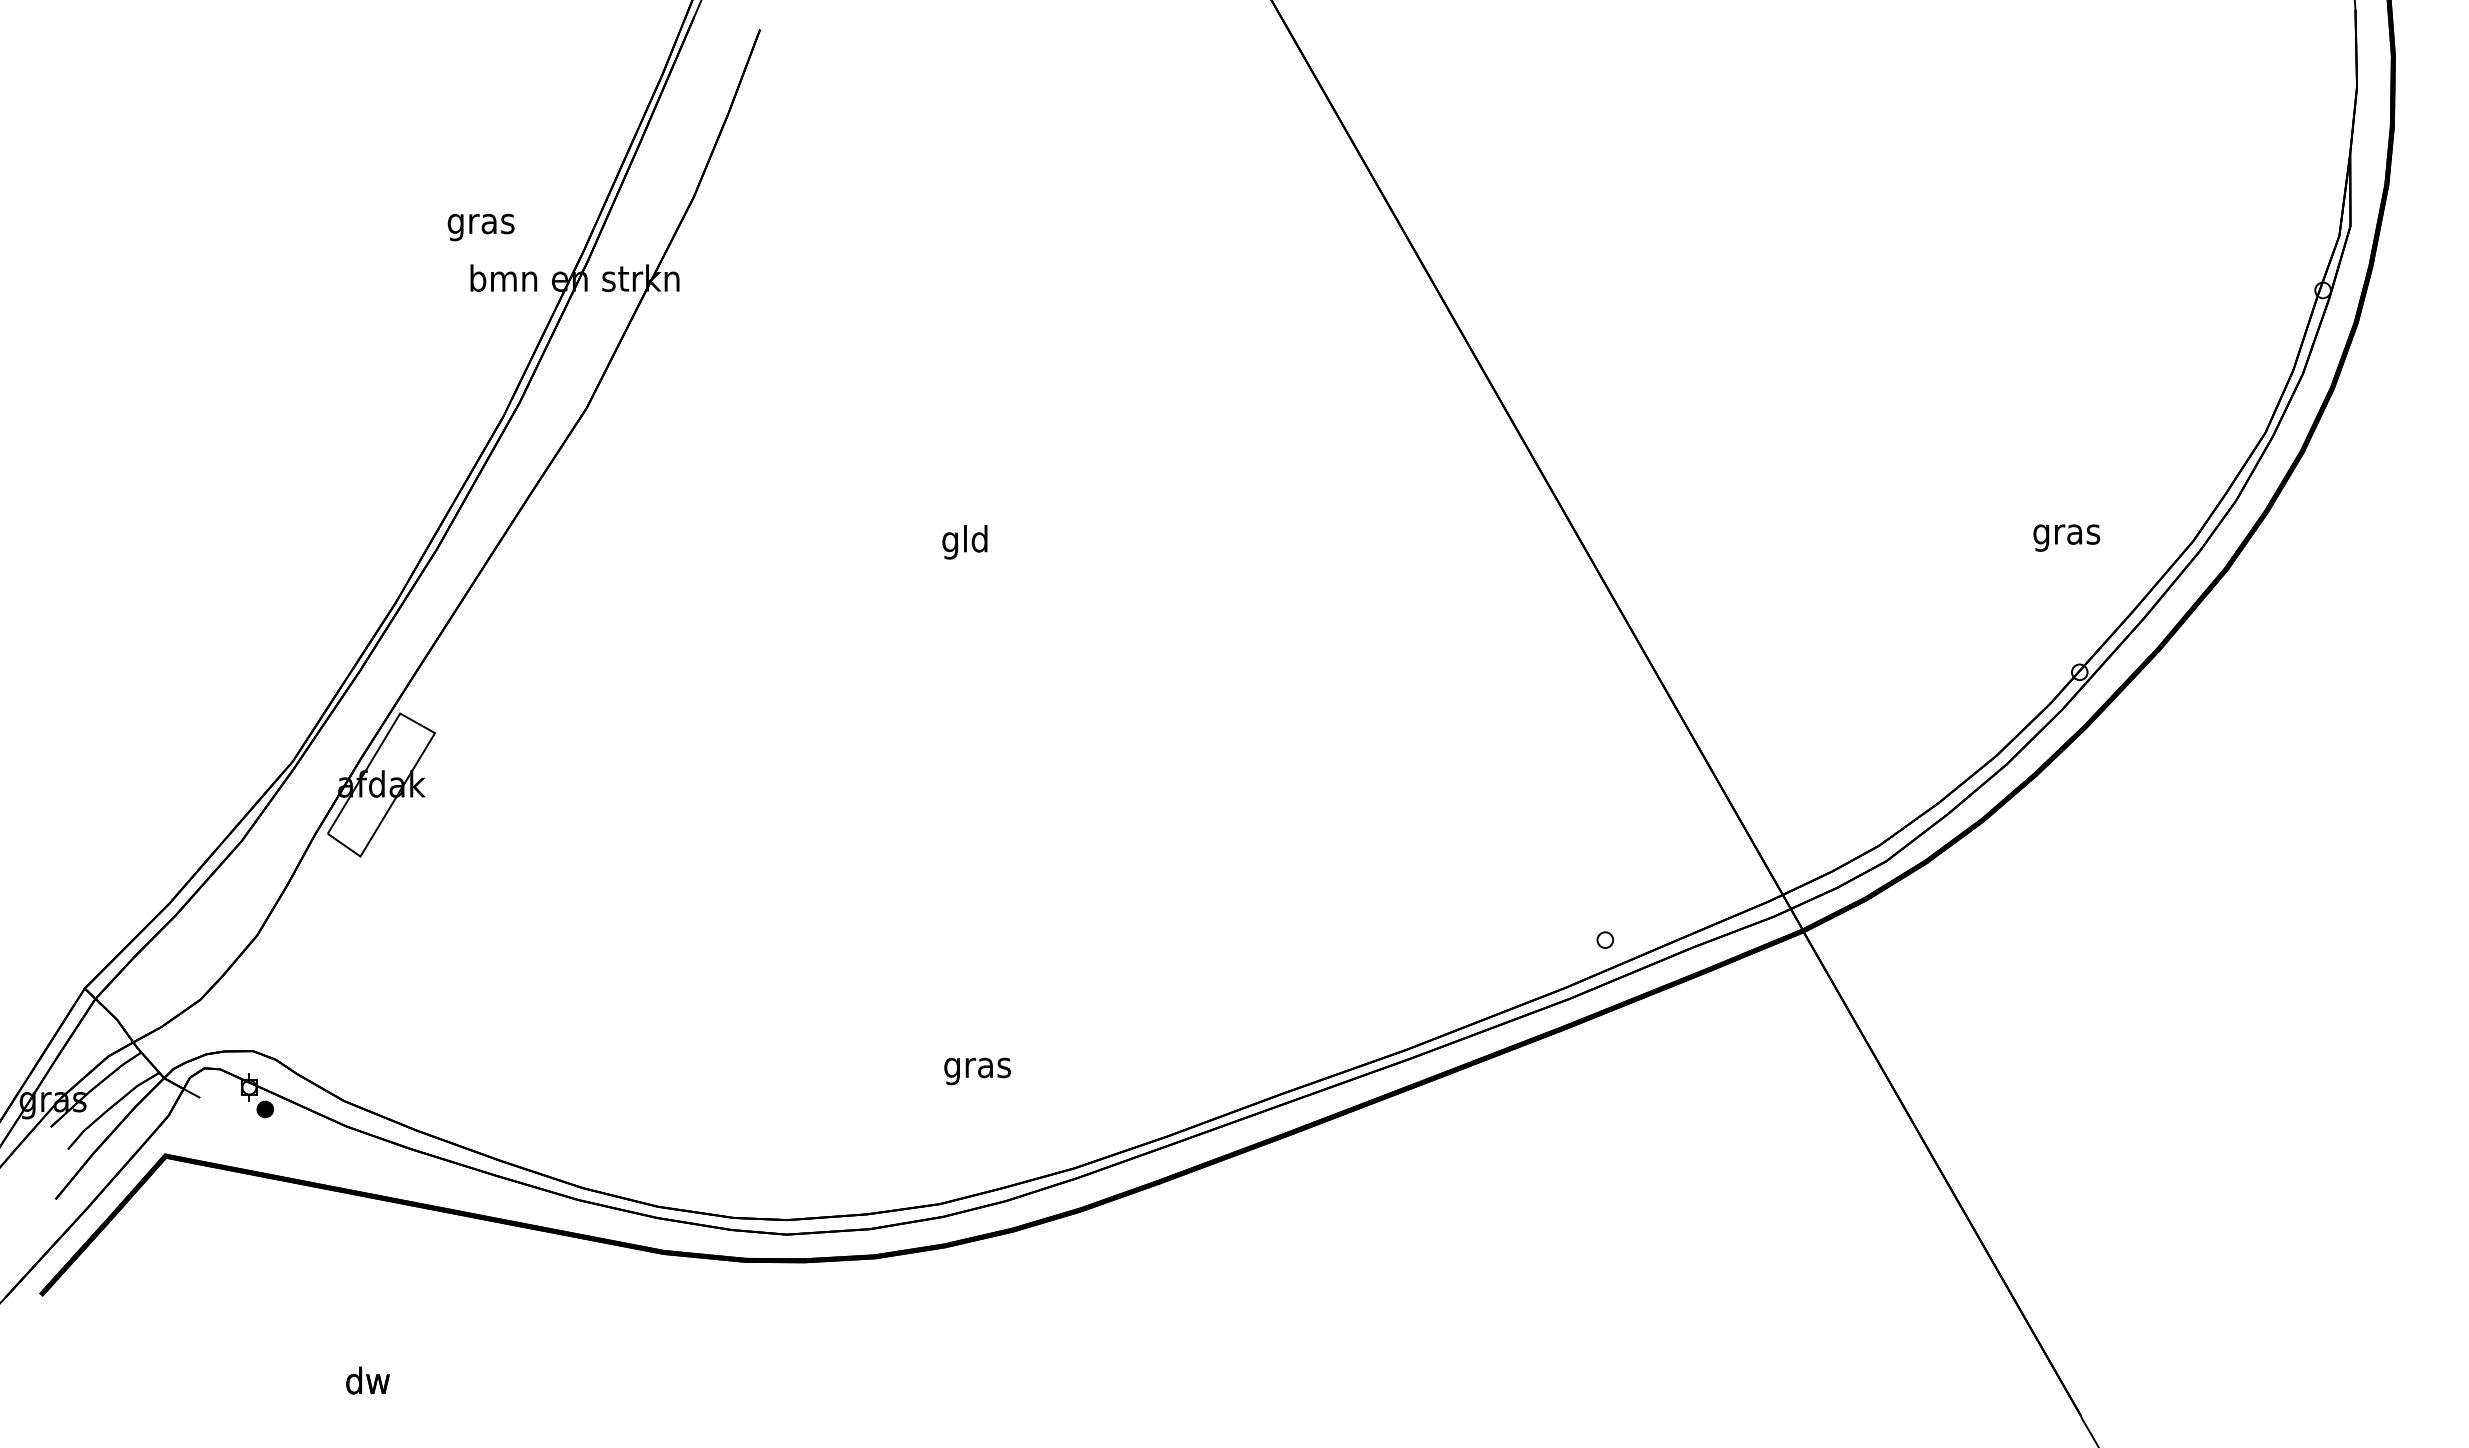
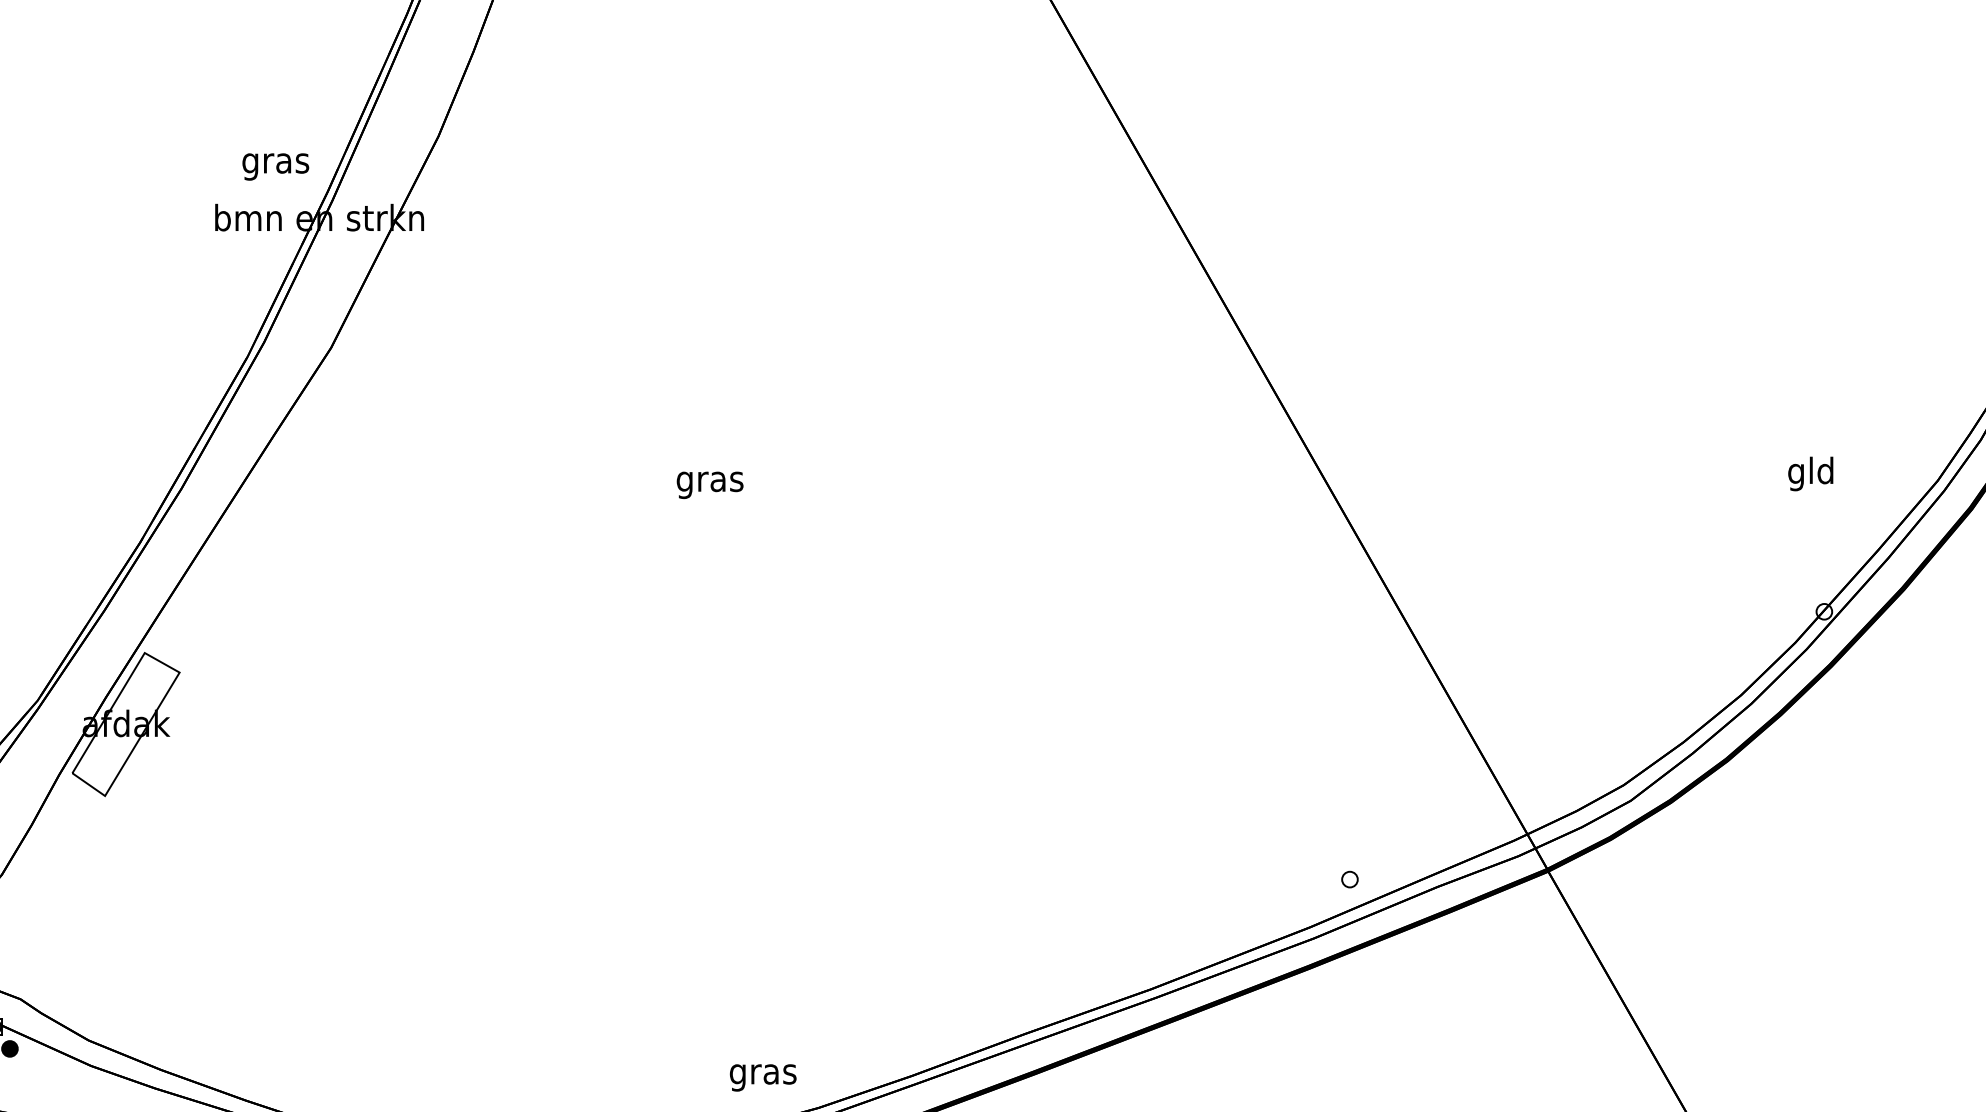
text: (480, 227) -> (275, 166), moved
text: (2066, 534) -> (1811, 473), gras -> gld
text: (965, 542) -> (710, 481), gld -> gras
text: (977, 1071) -> (763, 1077), moved

